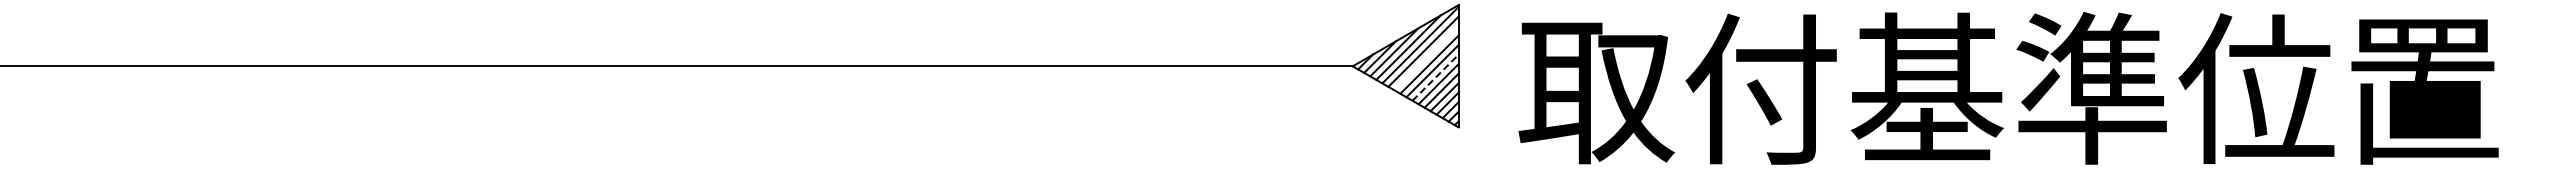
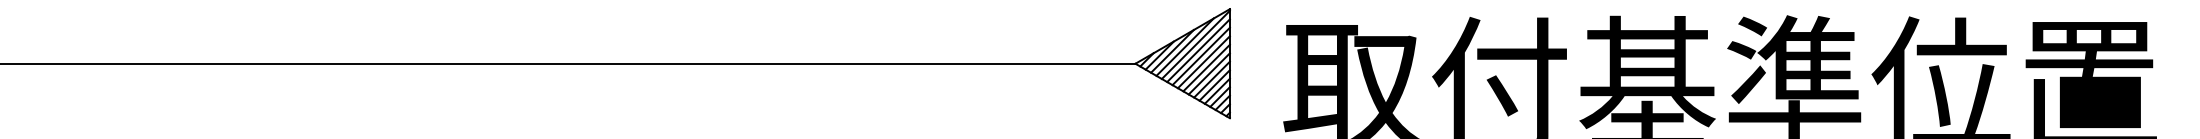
line: (1426, 57) -> (1201, 55), added
line: (1435, 77) -> (1209, 73), dashed -> solid

